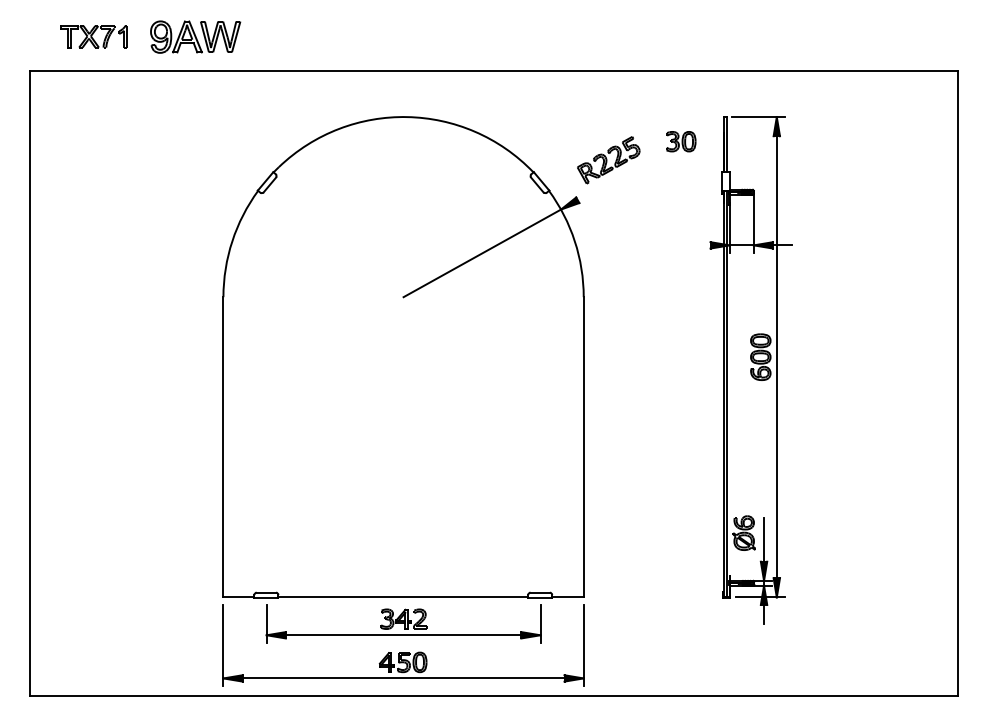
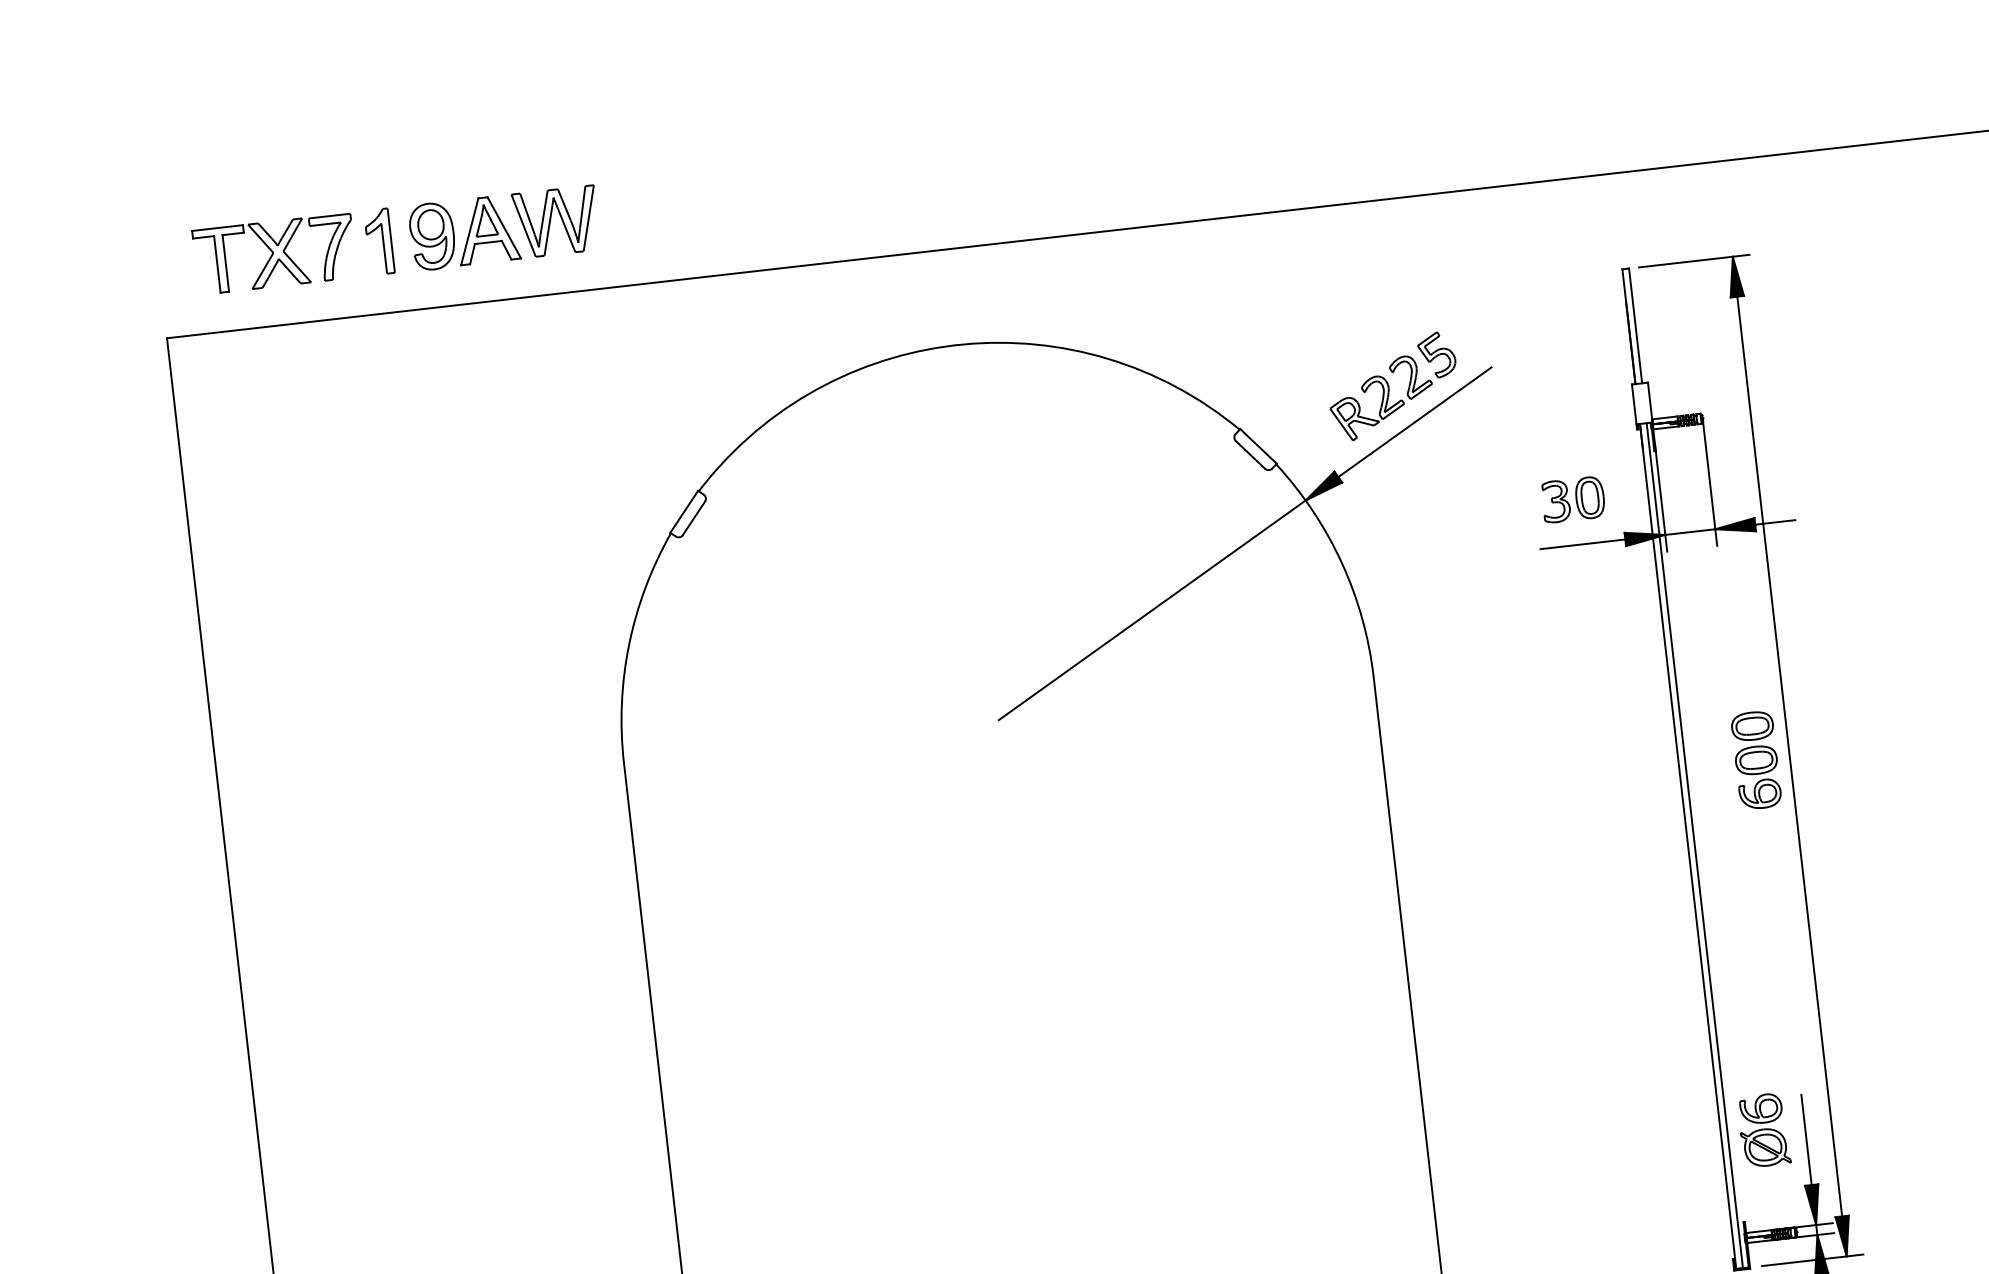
part: (93, 36) -> (291, 251), size x1.43
part: (681, 141) -> (1574, 499), moved
line: (616, 178) -> (1413, 422), added
line: (689, 245) -> (1581, 544), added

